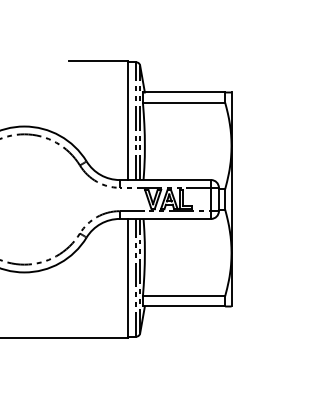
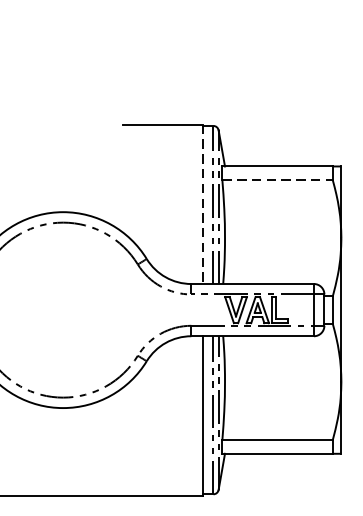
line: (184, 102) -> (278, 179), solid -> dashed
line: (128, 121) -> (202, 205), solid -> dashed

